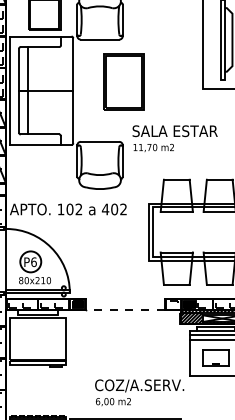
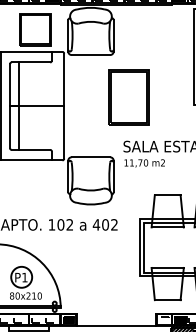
part: (123, 81) -> (128, 96), moved
text: (33, 262) -> (24, 277), P6 -> P1
line: (125, 310) -> (116, 325), dashed -> solid

